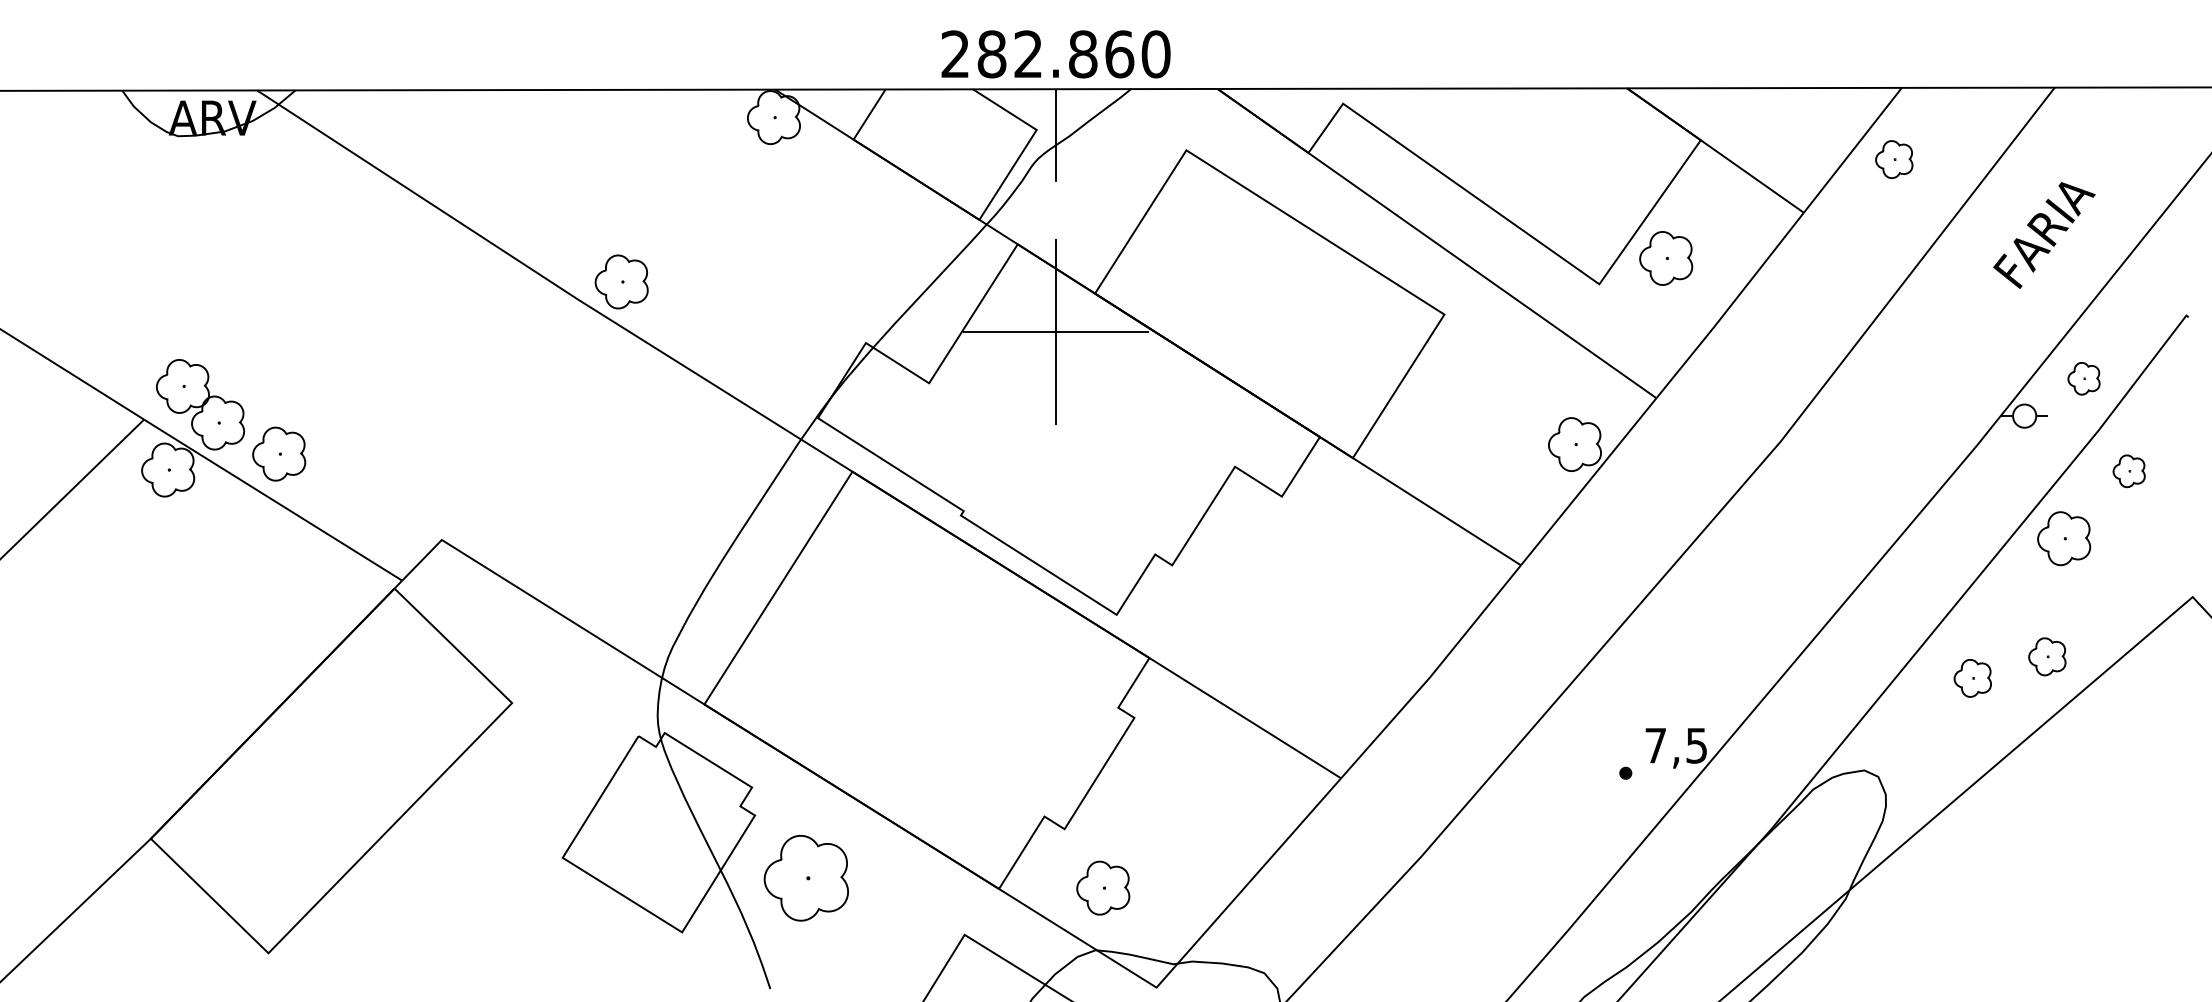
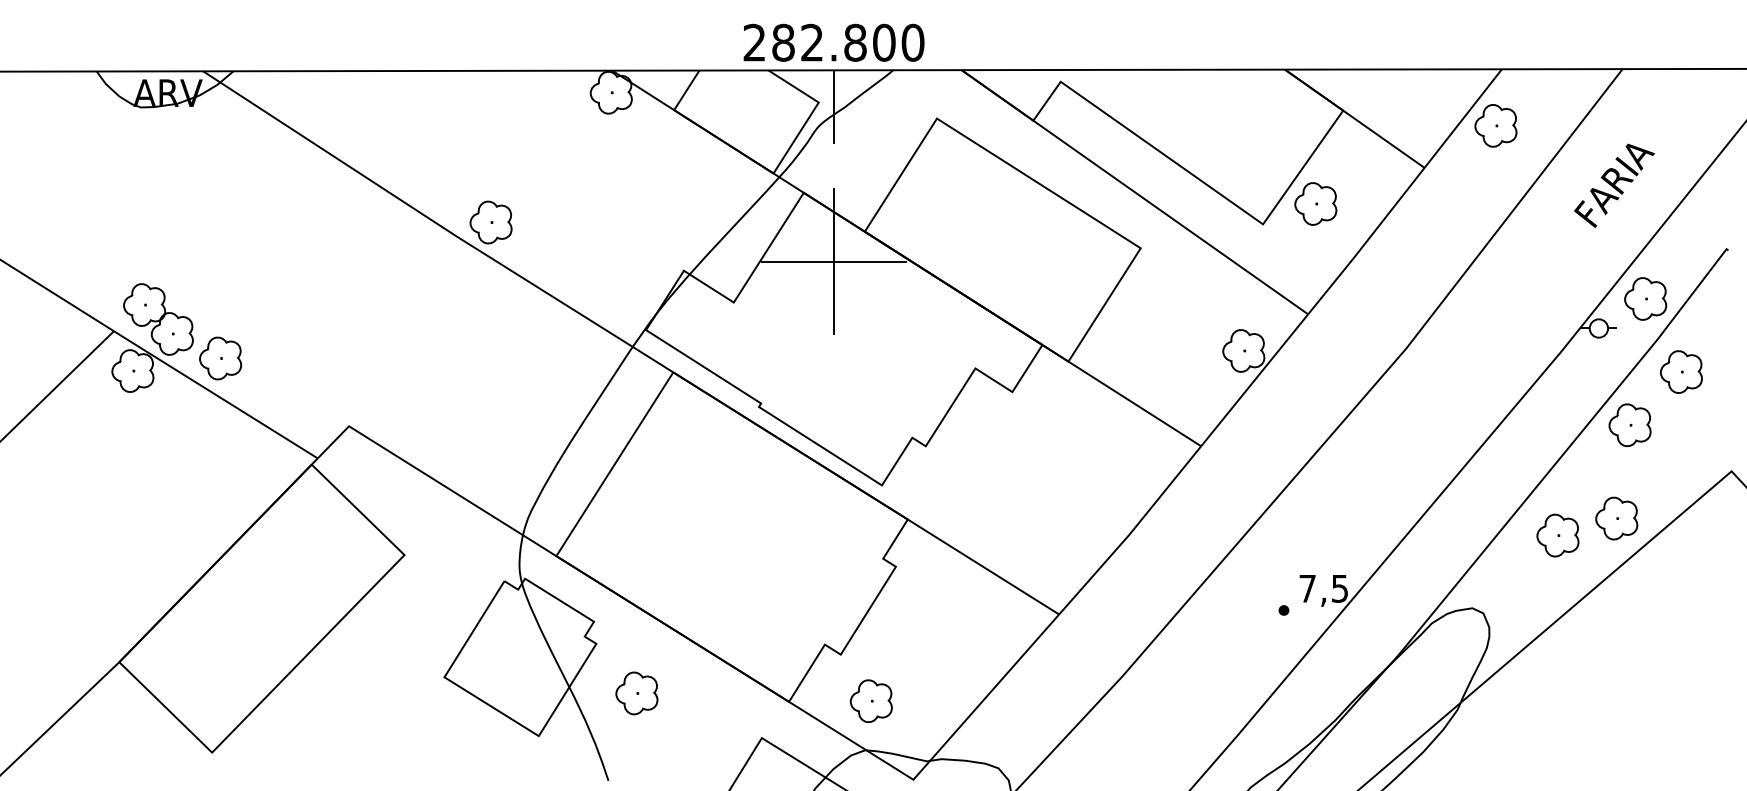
text: (1119, 53) -> (884, 42), 282.860 -> 282.800
part: (1893, 159) -> (1495, 125), size x1.43
part: (2083, 378) -> (1645, 298), size x1.67
part: (2129, 470) -> (1681, 371), size x1.67
part: (2046, 656) -> (1616, 518), size x1.43
part: (1972, 678) -> (1557, 535), size x1.43
part: (805, 878) -> (636, 693), size x0.62

